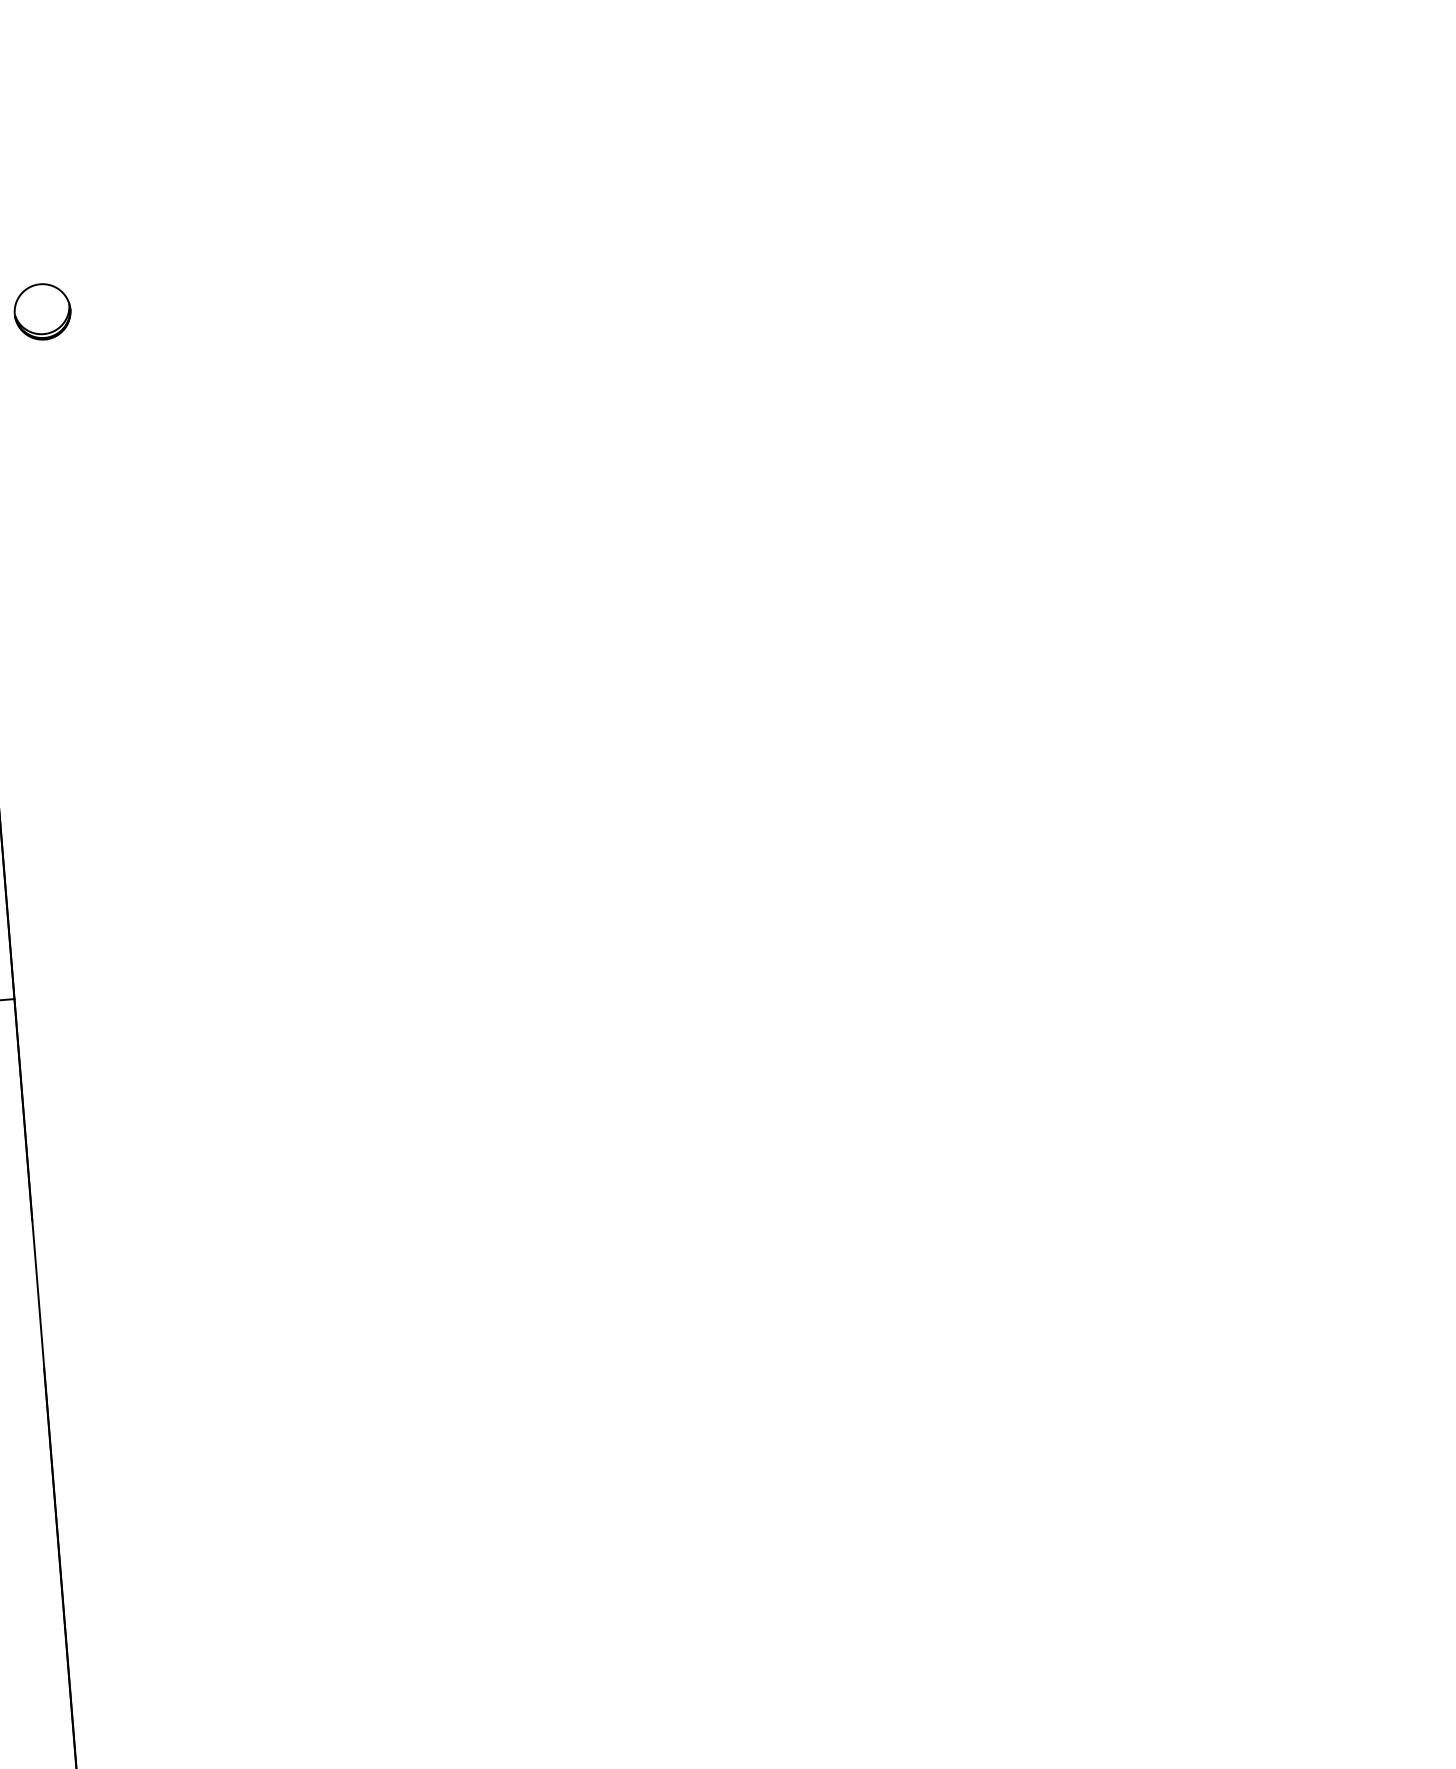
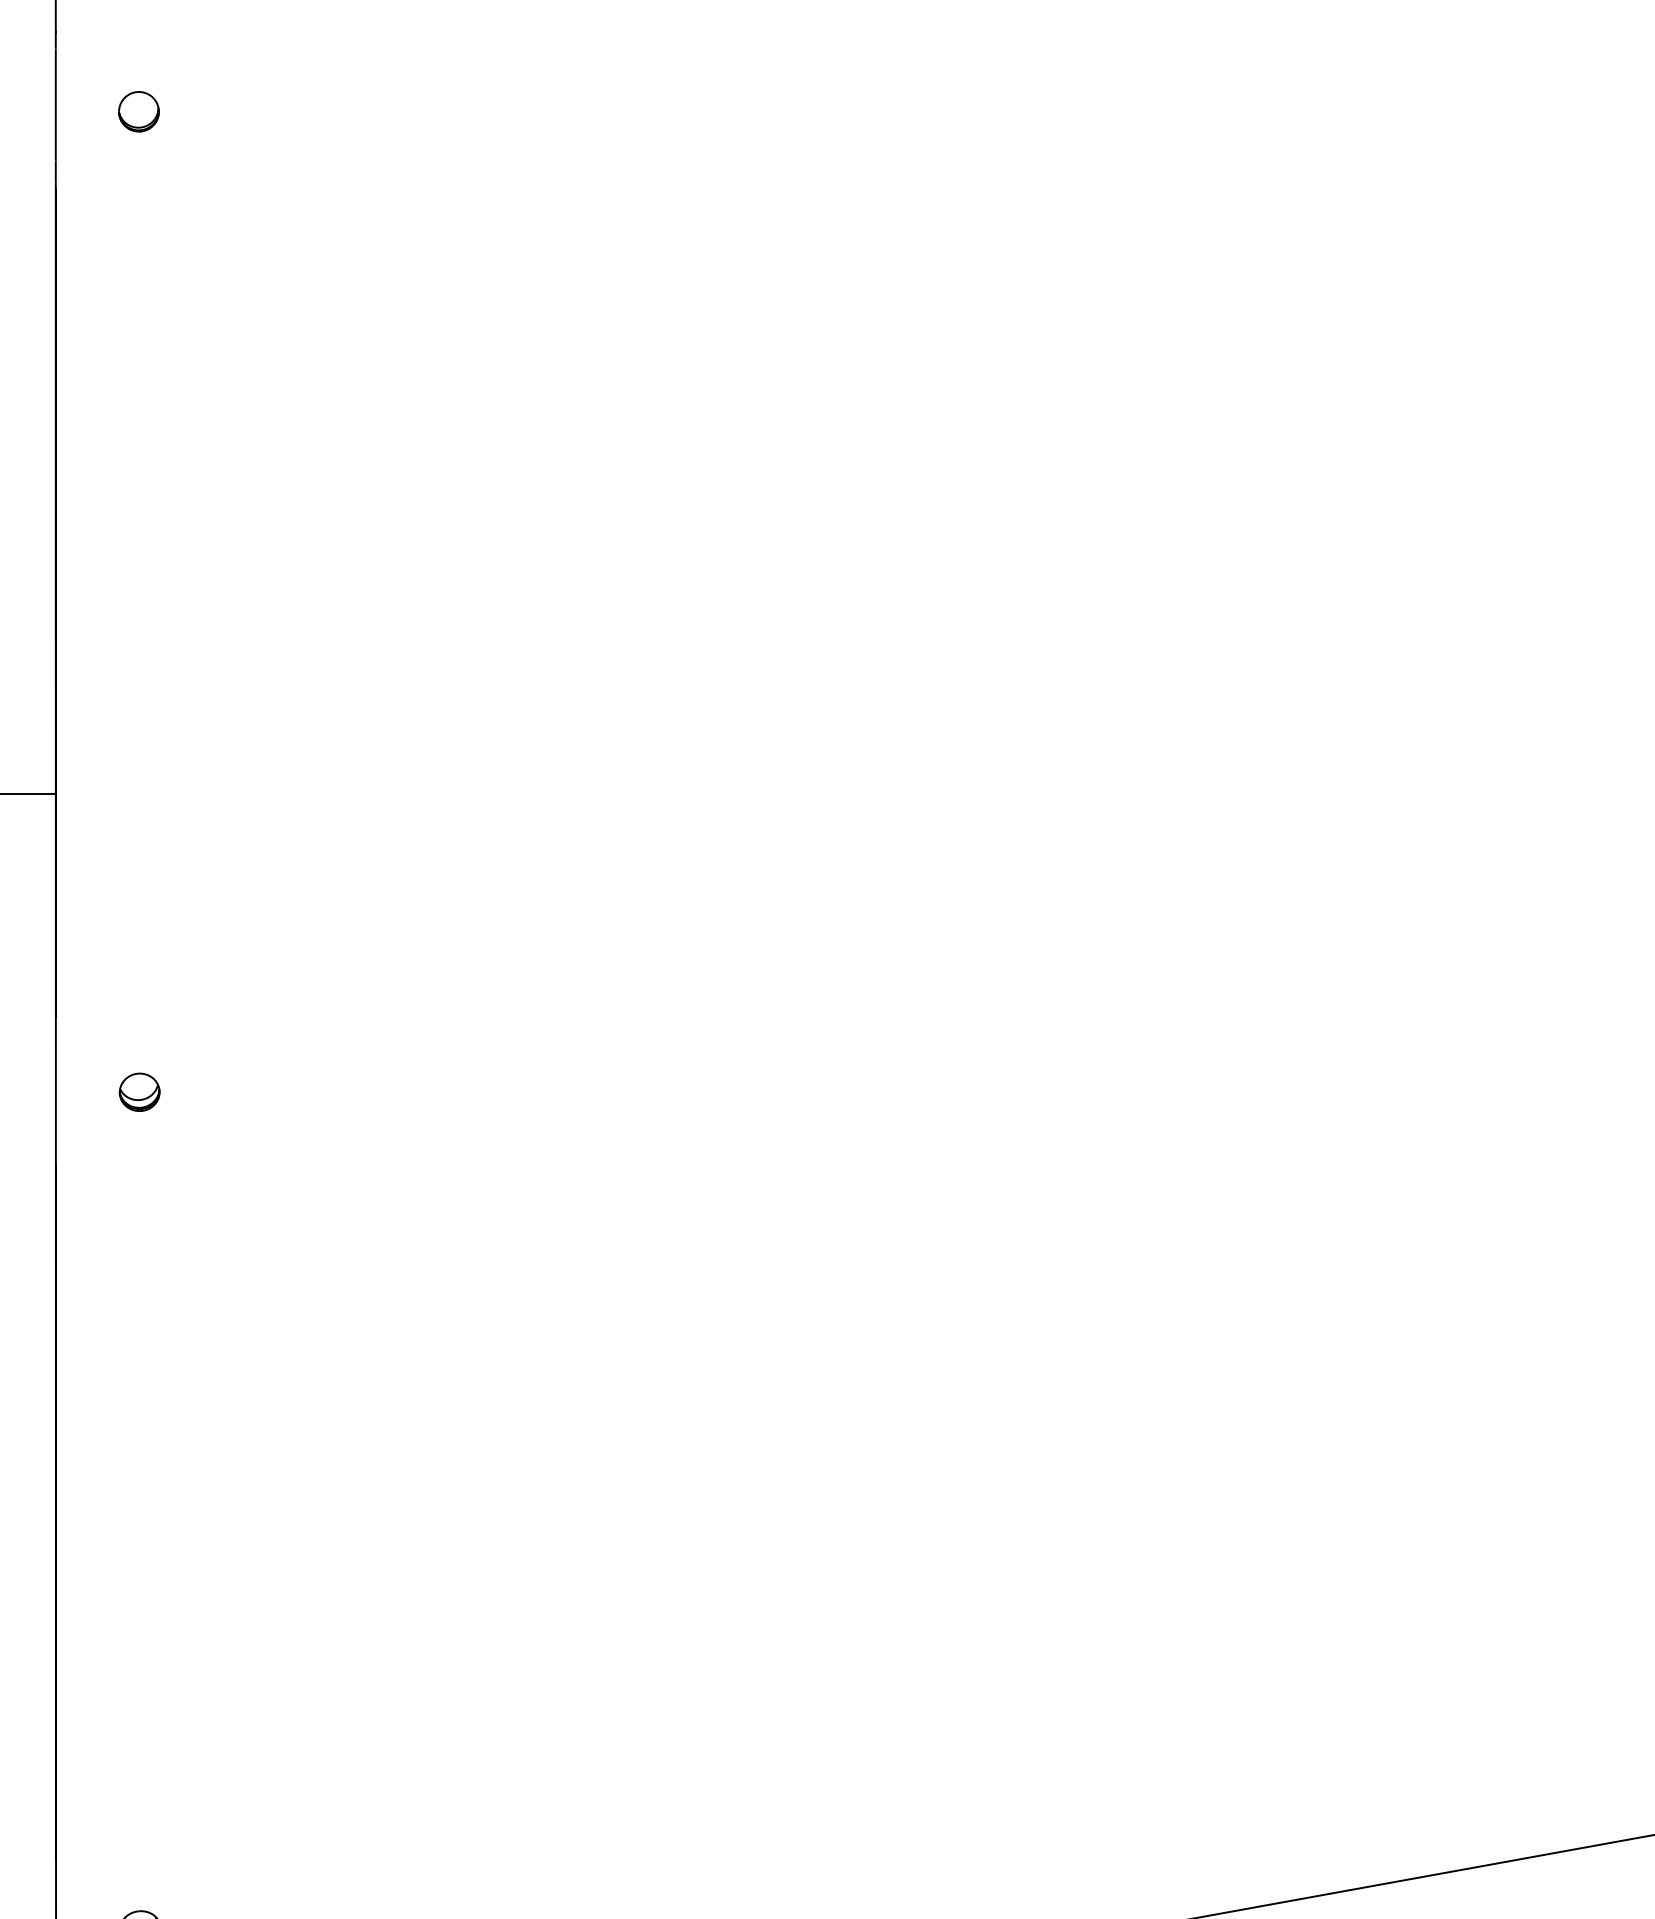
part: (42, 311) -> (138, 111), size x0.71
part: (121, 1288) -> (139, 1091), added

